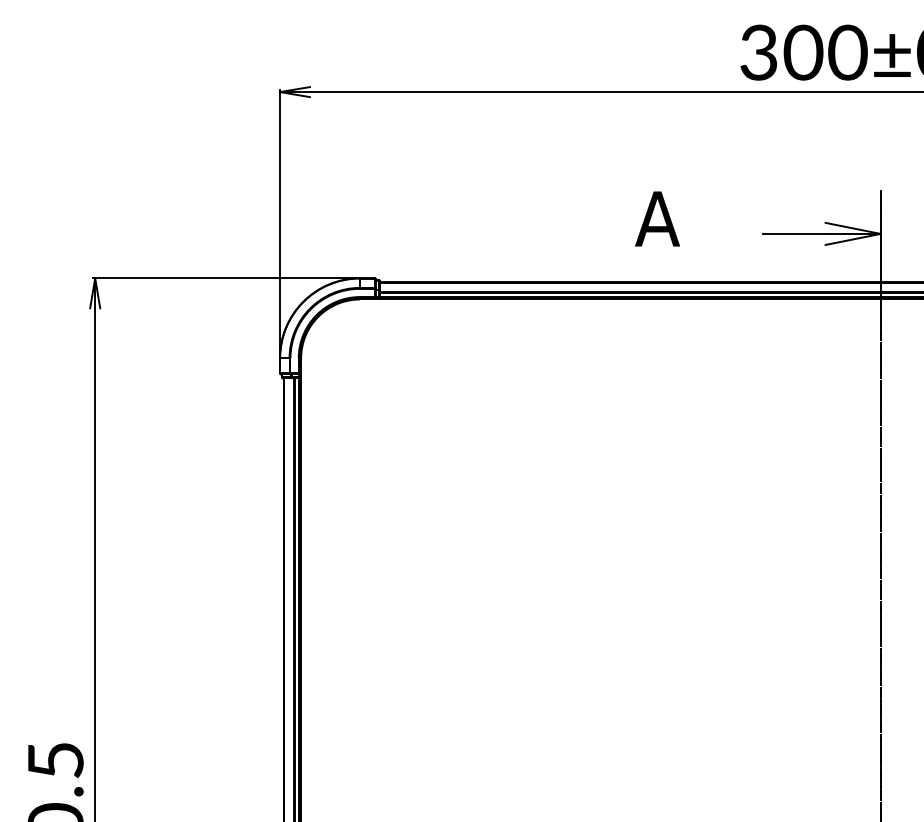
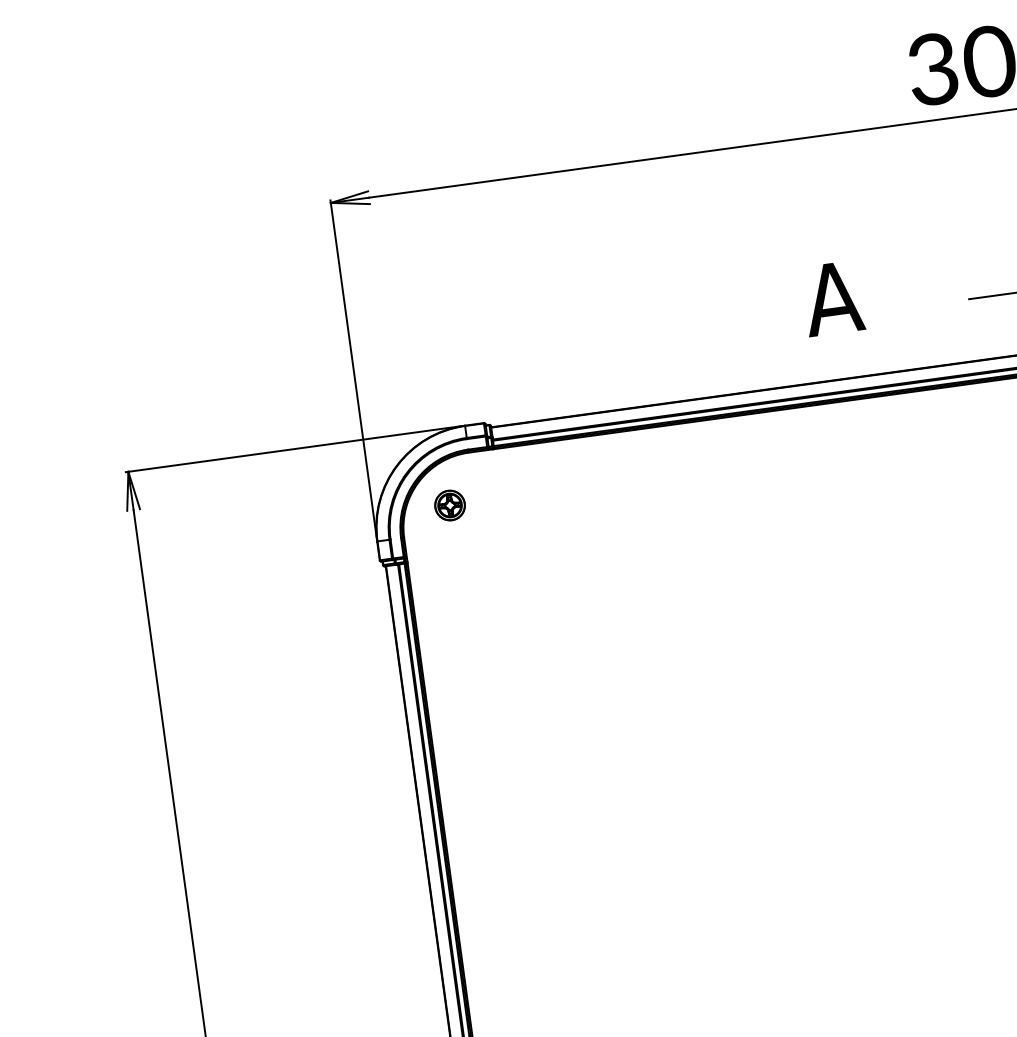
part: (339, 337) -> (449, 504), added

